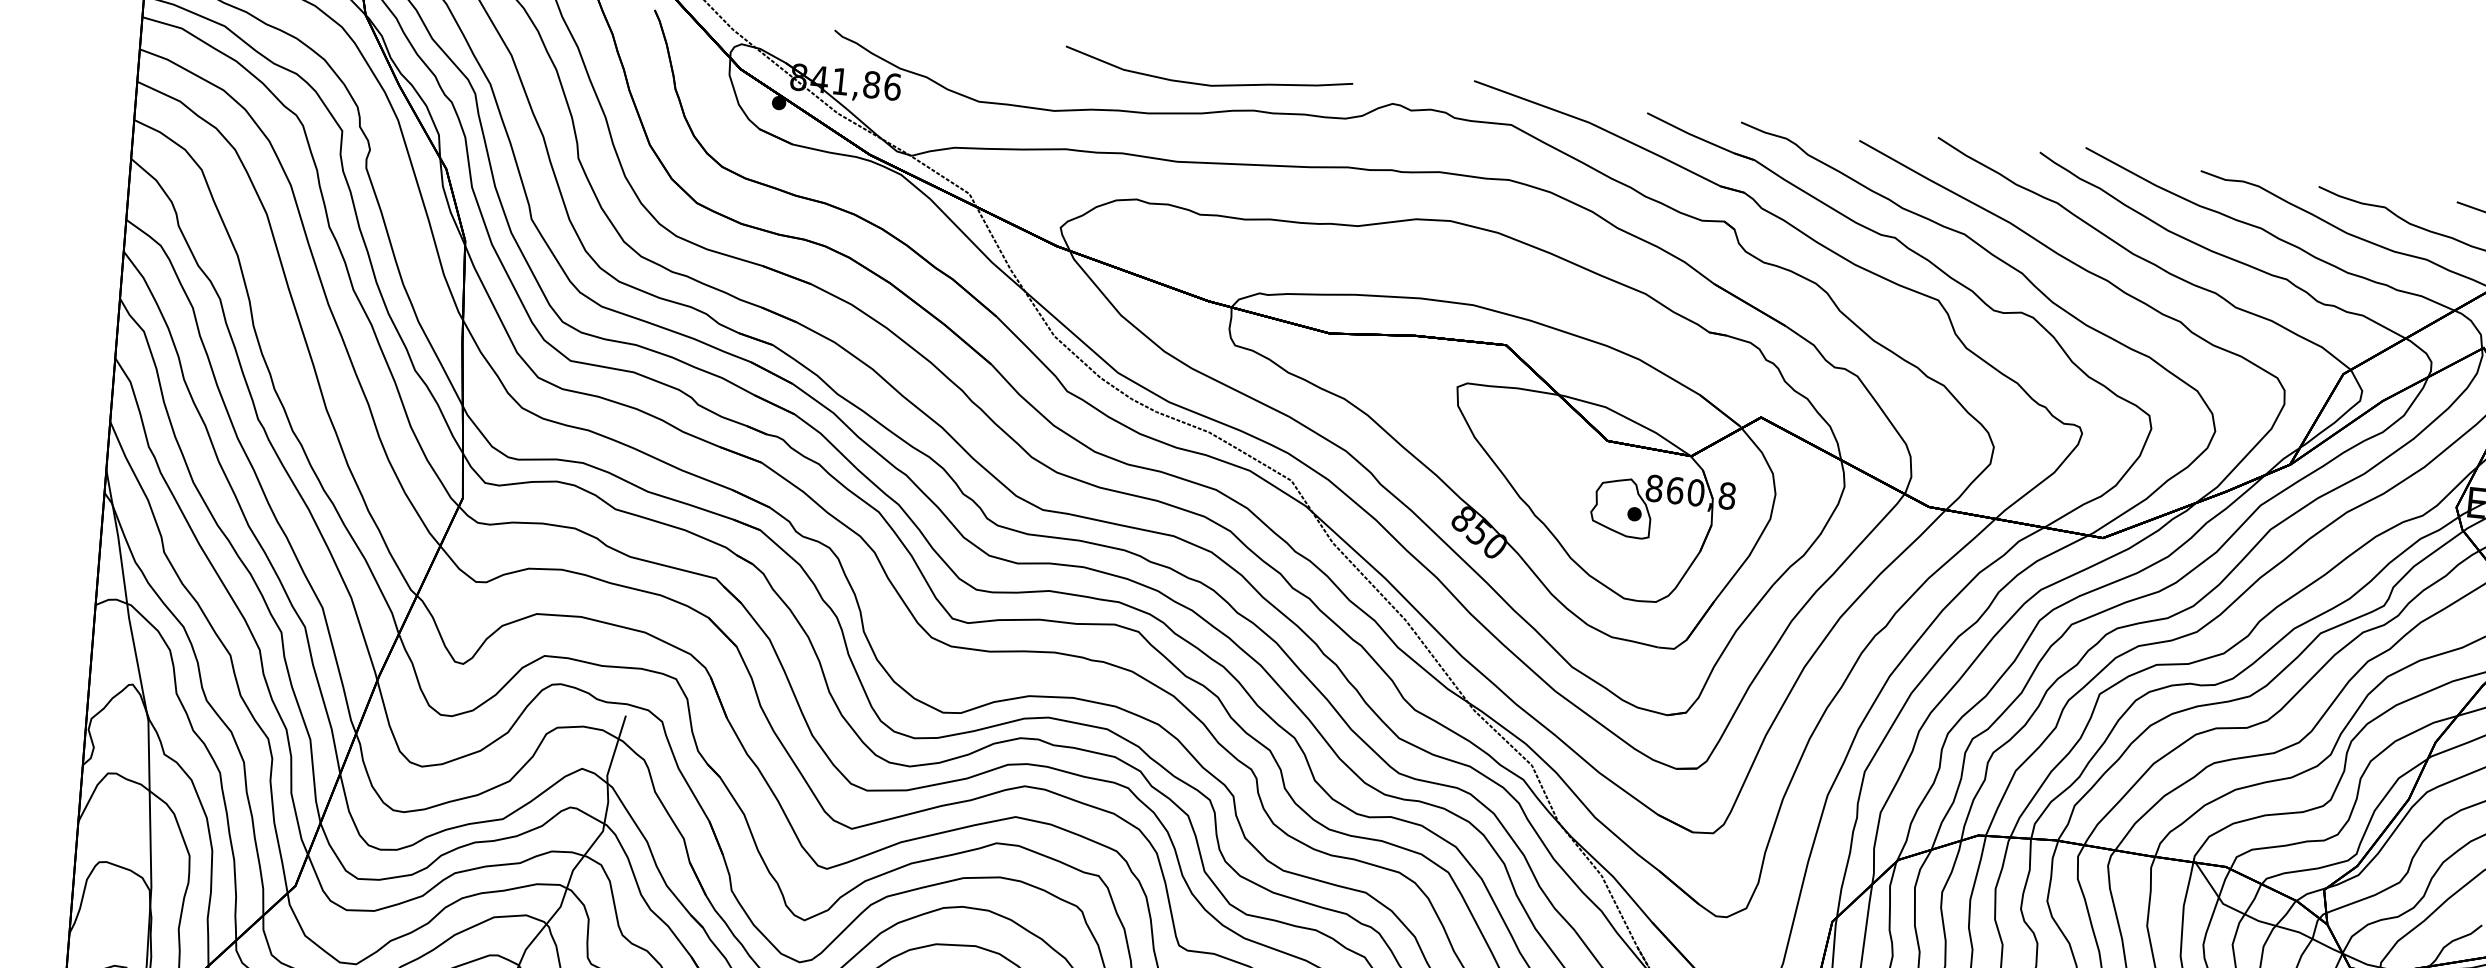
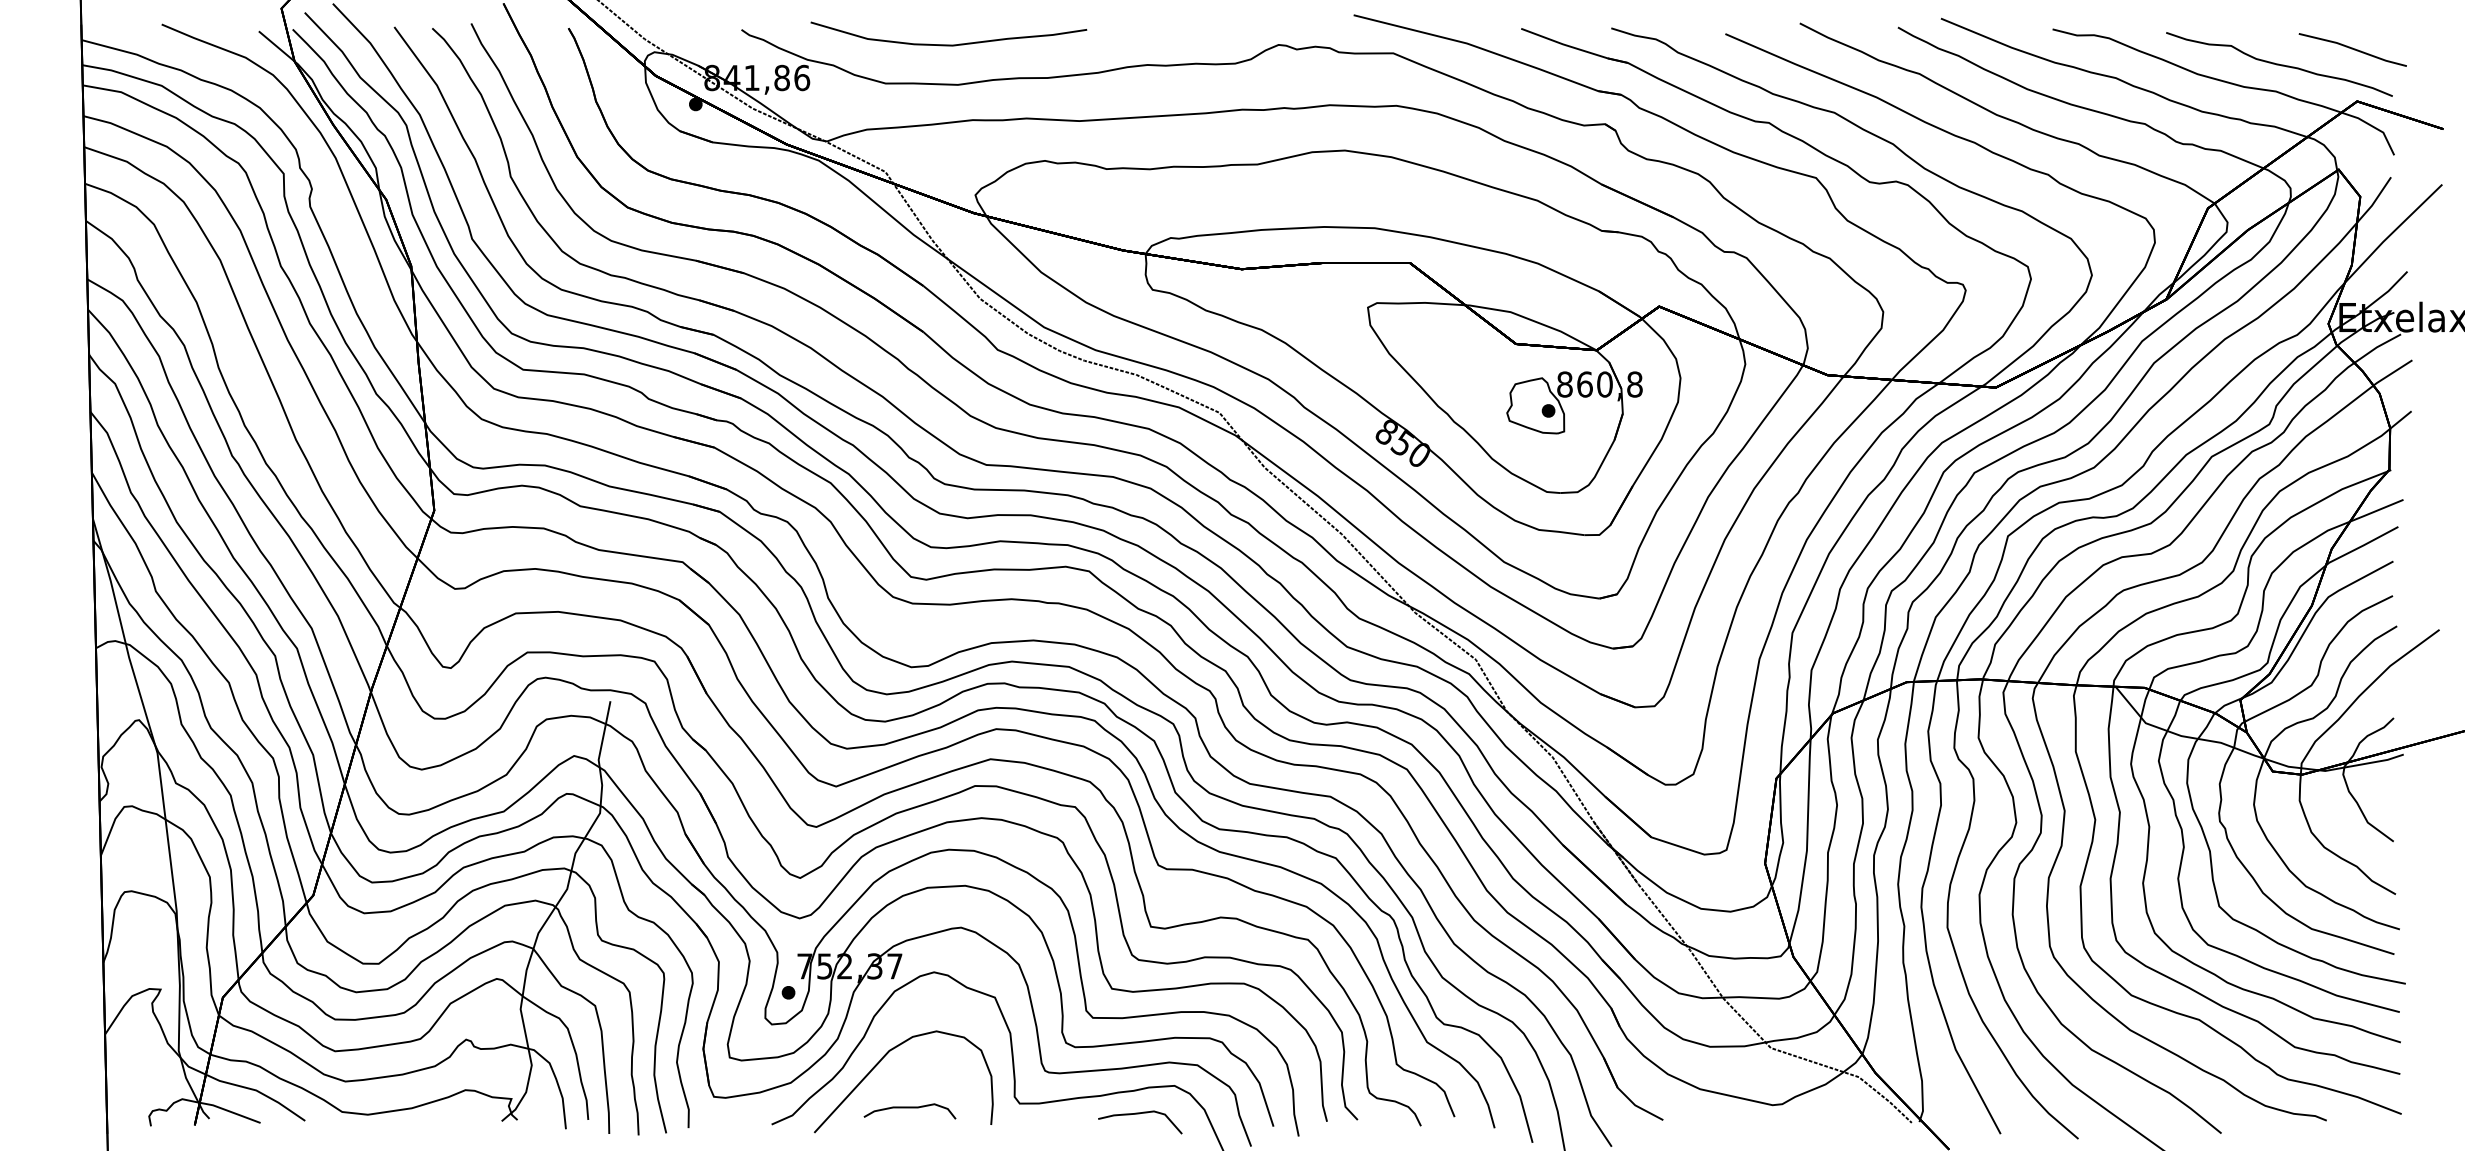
curve: (1207, 84) -> (948, 44), moved

